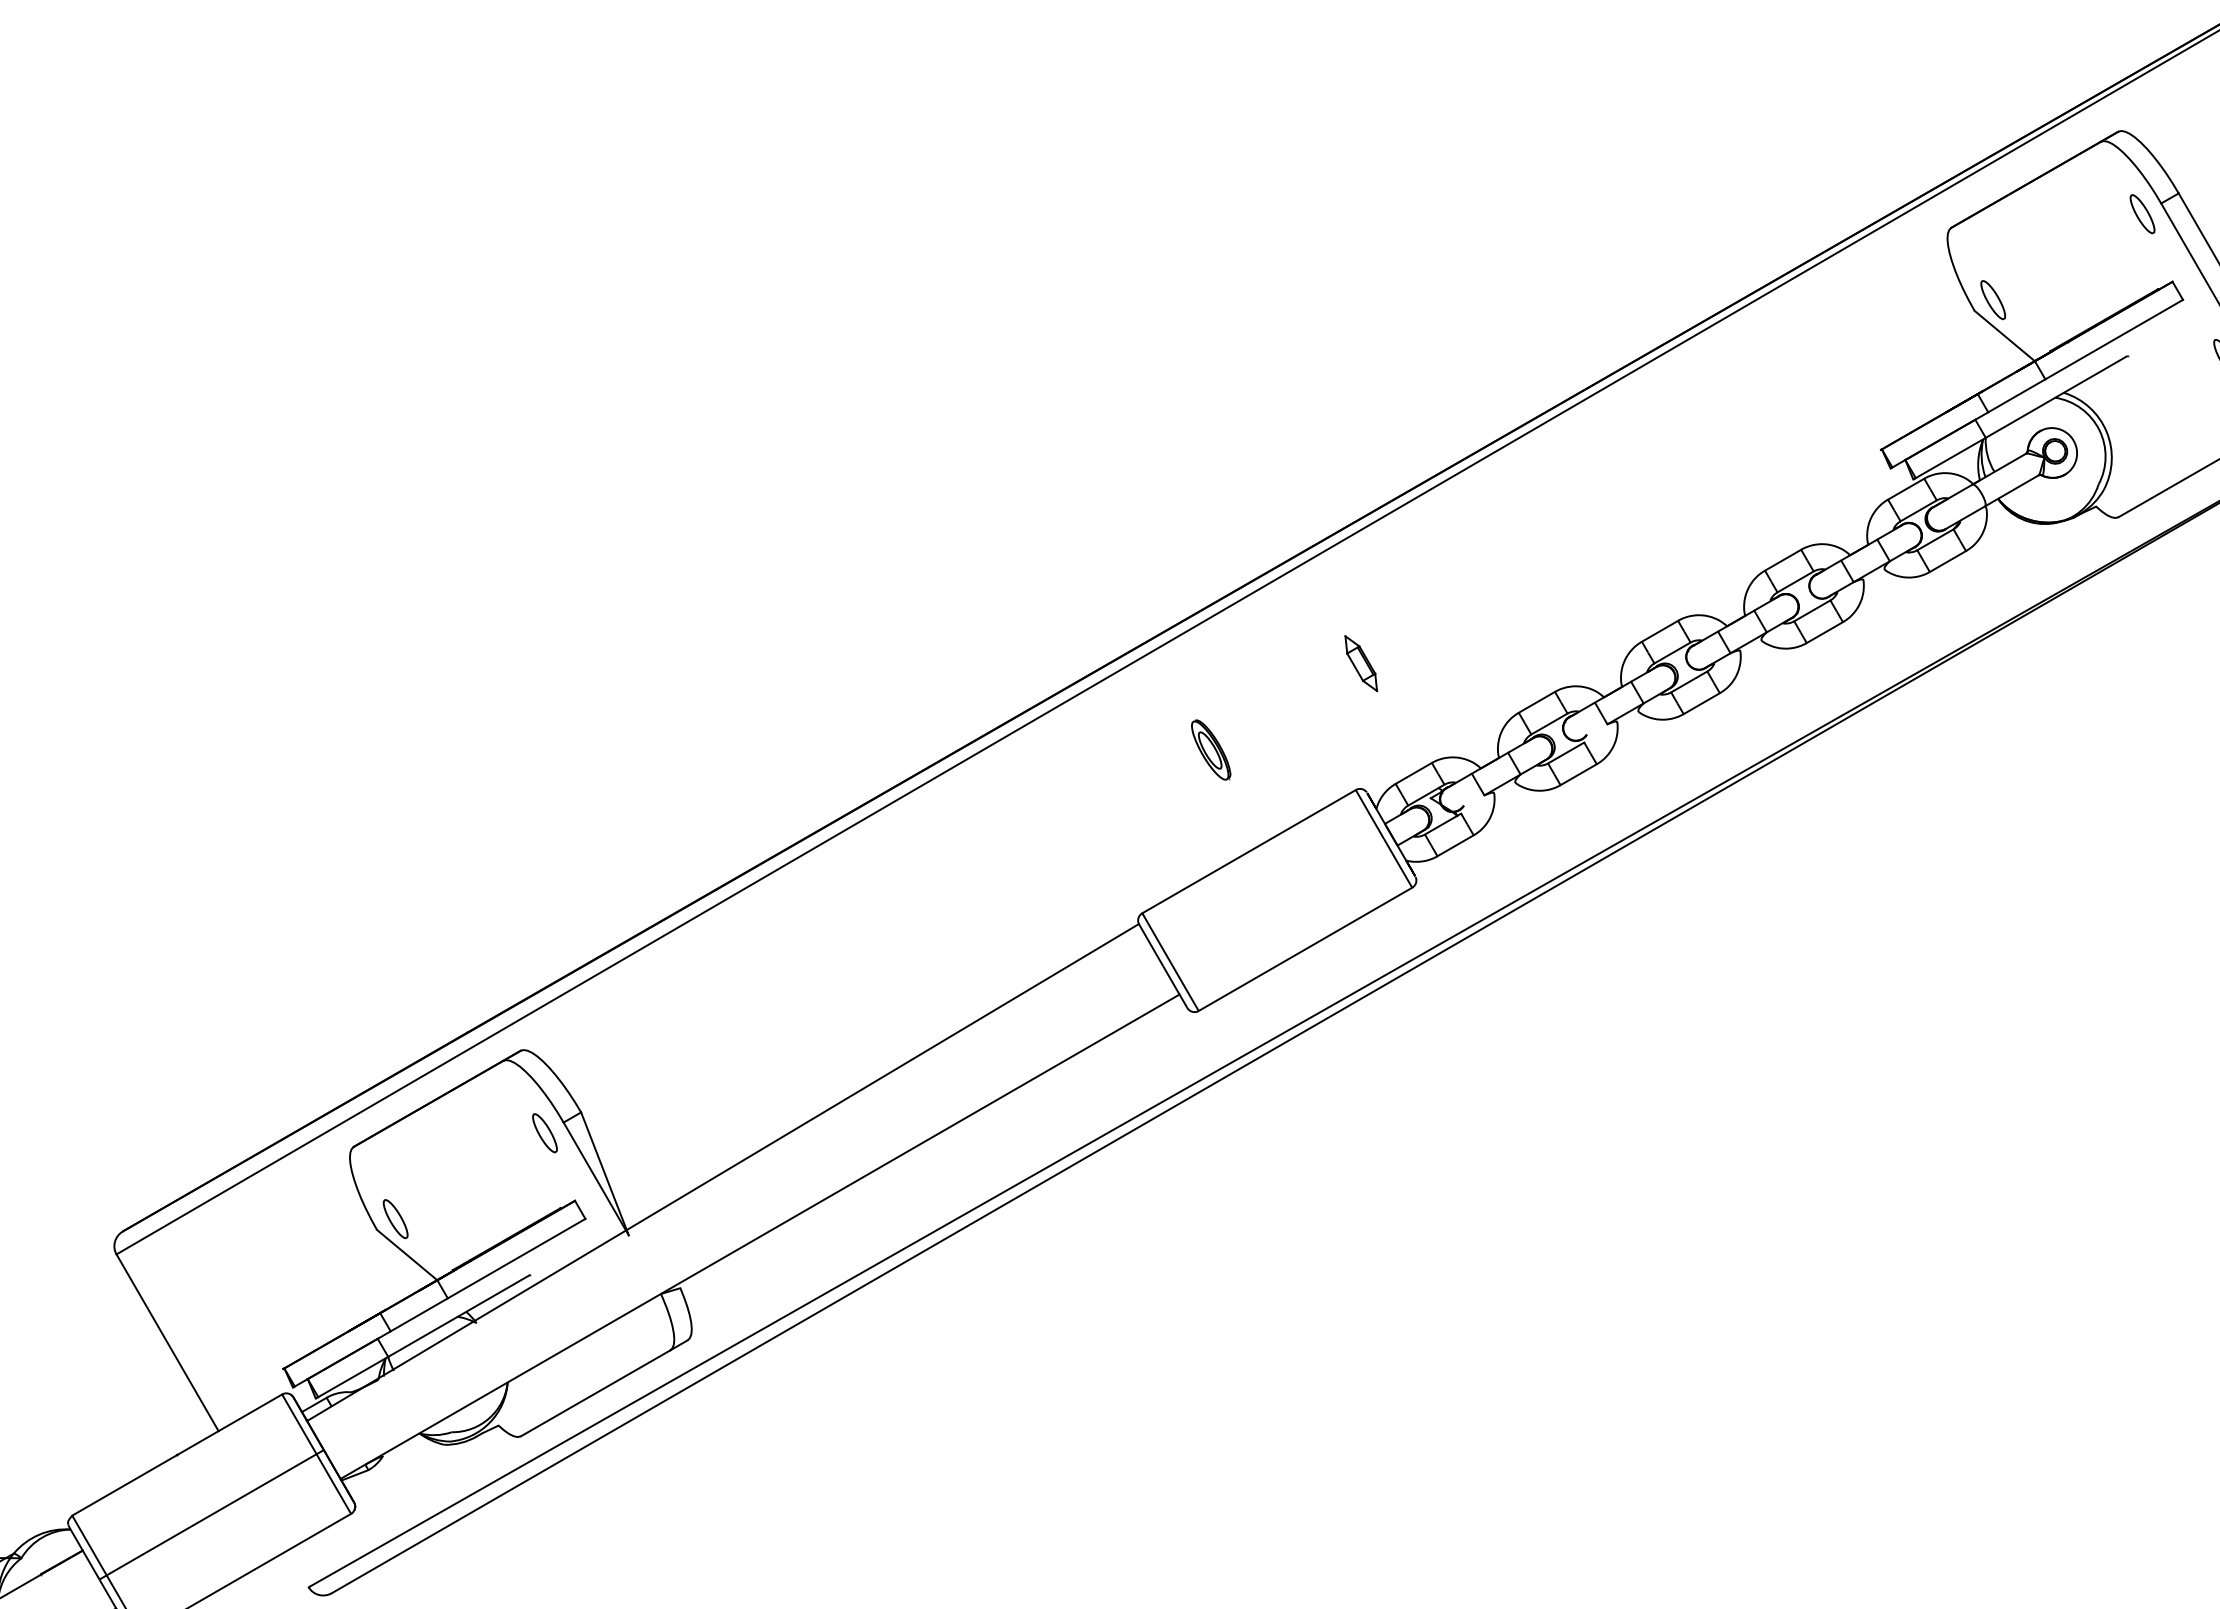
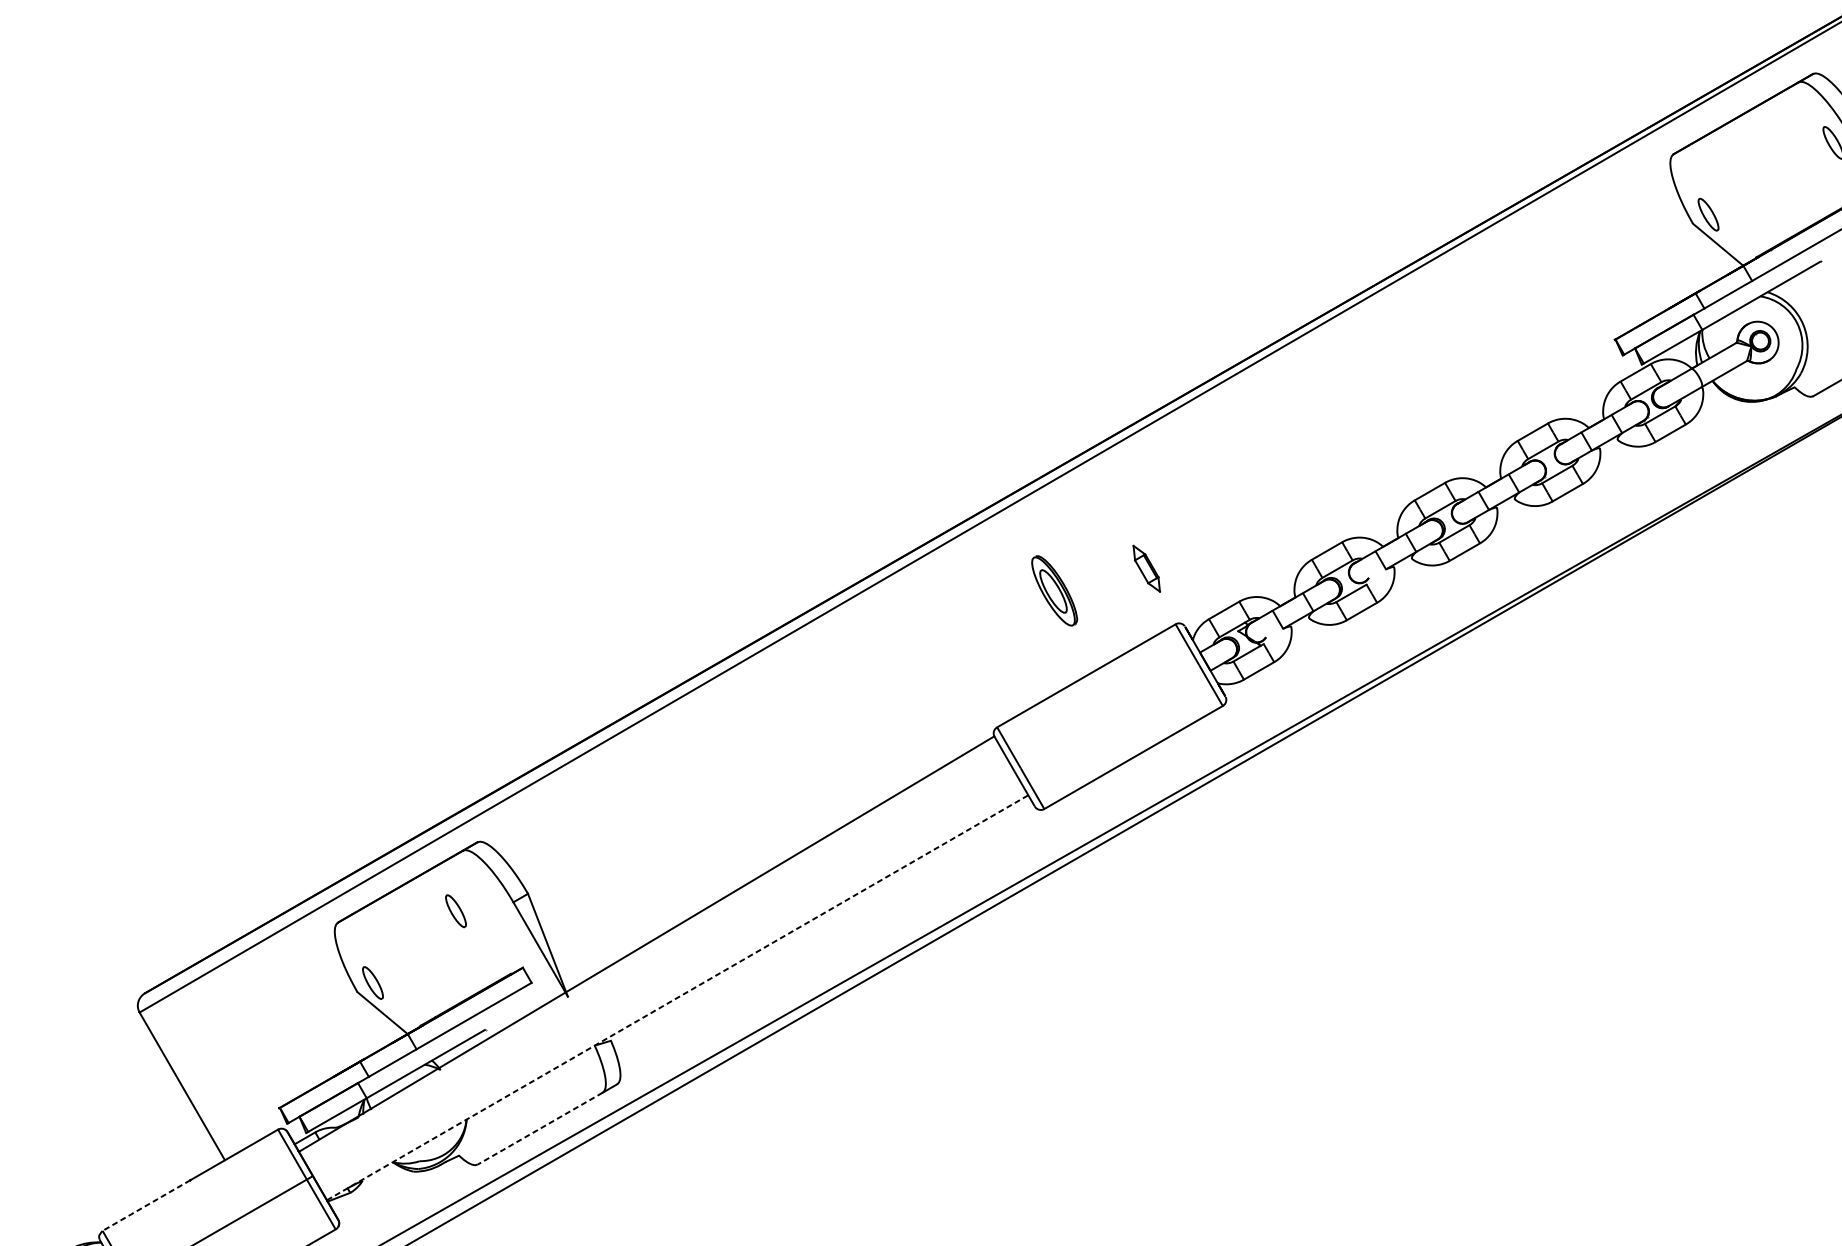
part: (1361, 663) -> (1146, 568), moved
part: (1211, 749) -> (1055, 590), size x1.4
part: (544, 1133) -> (455, 911), moved
line: (760, 1236) -> (677, 997), solid -> dashed
line: (595, 1393) -> (540, 1128), solid -> dashed
line: (124, 1485) -> (146, 1205), solid -> dashed

